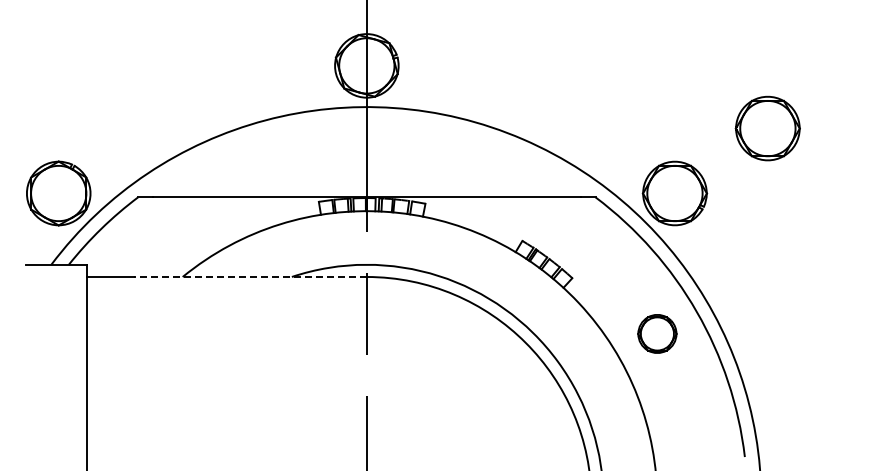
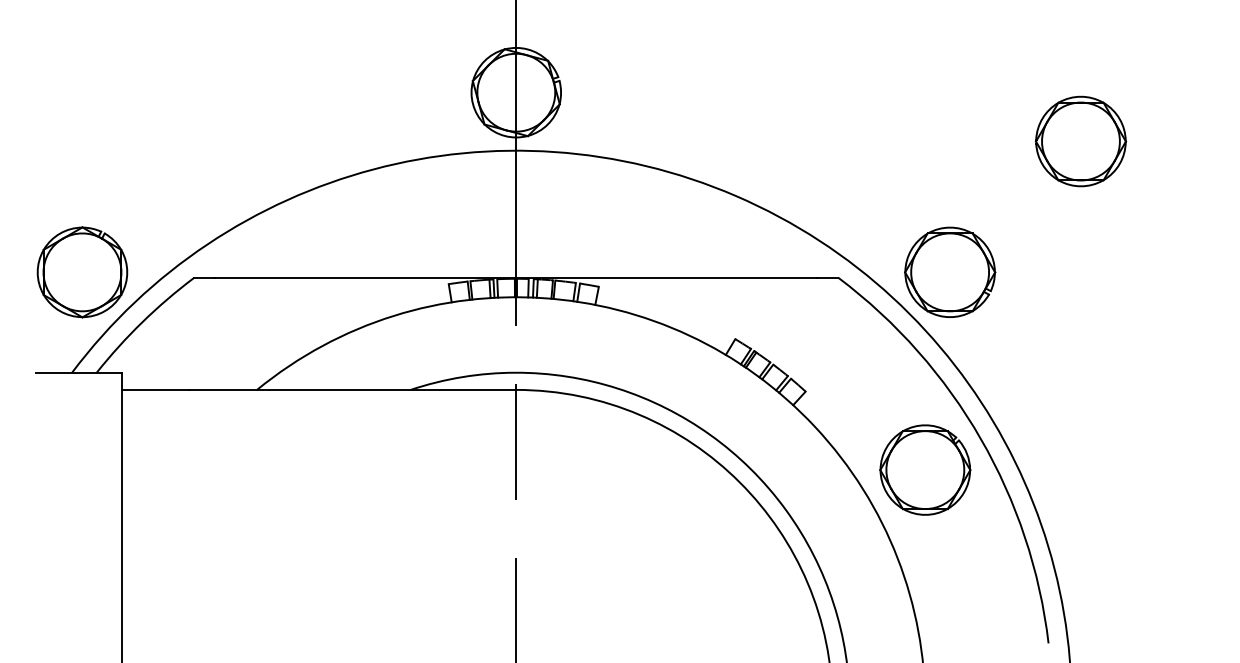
part: (767, 128) -> (1080, 141), moved
line: (250, 276) -> (352, 389), dashed -> solid
part: (657, 333) -> (925, 469), size x1.67

